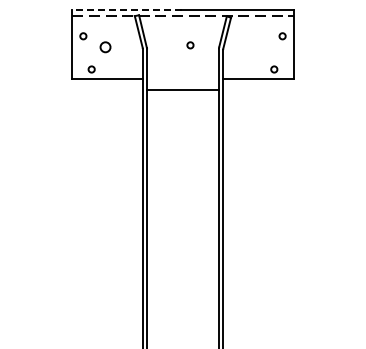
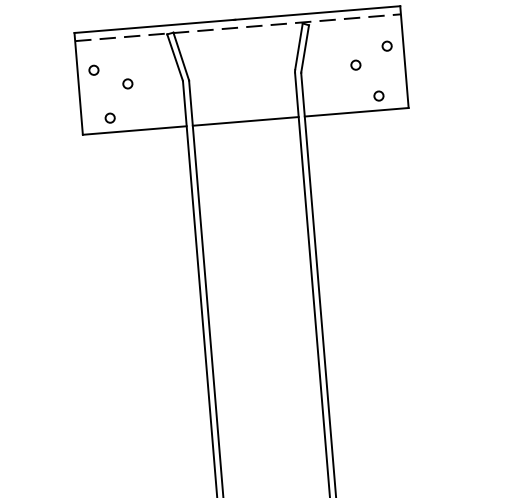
line: (126, 10) -> (154, 27), dashed -> solid
circle: (190, 45) -> (355, 65), moved
circle: (105, 47) -> (127, 84), size x0.62
line: (182, 90) -> (245, 121), moved

